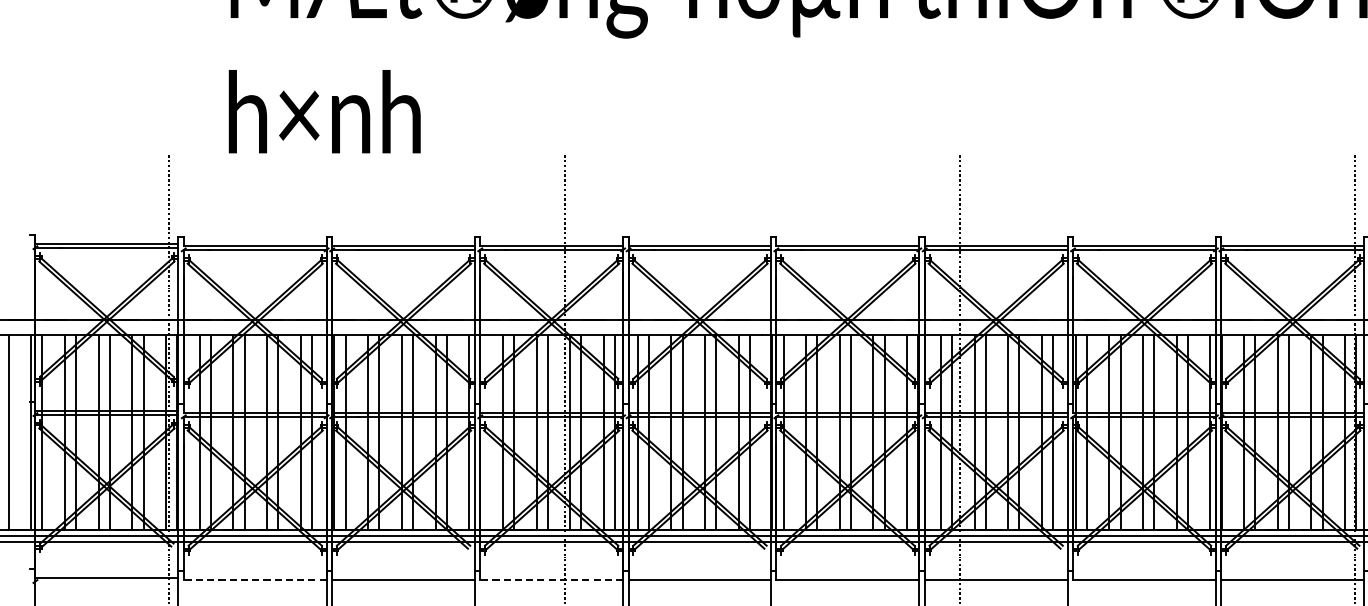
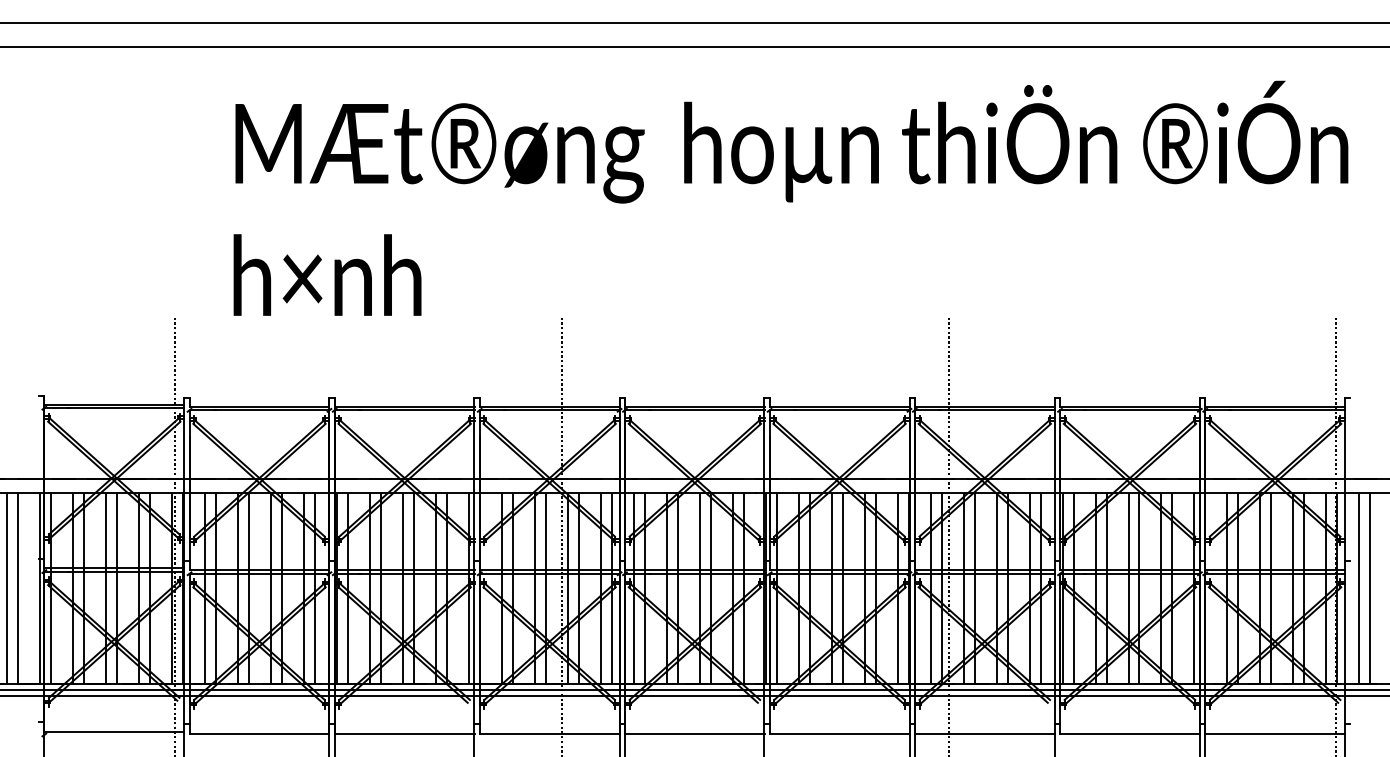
line: (255, 580) -> (259, 733), dashed -> solid
line: (551, 580) -> (549, 733), dashed -> solid

